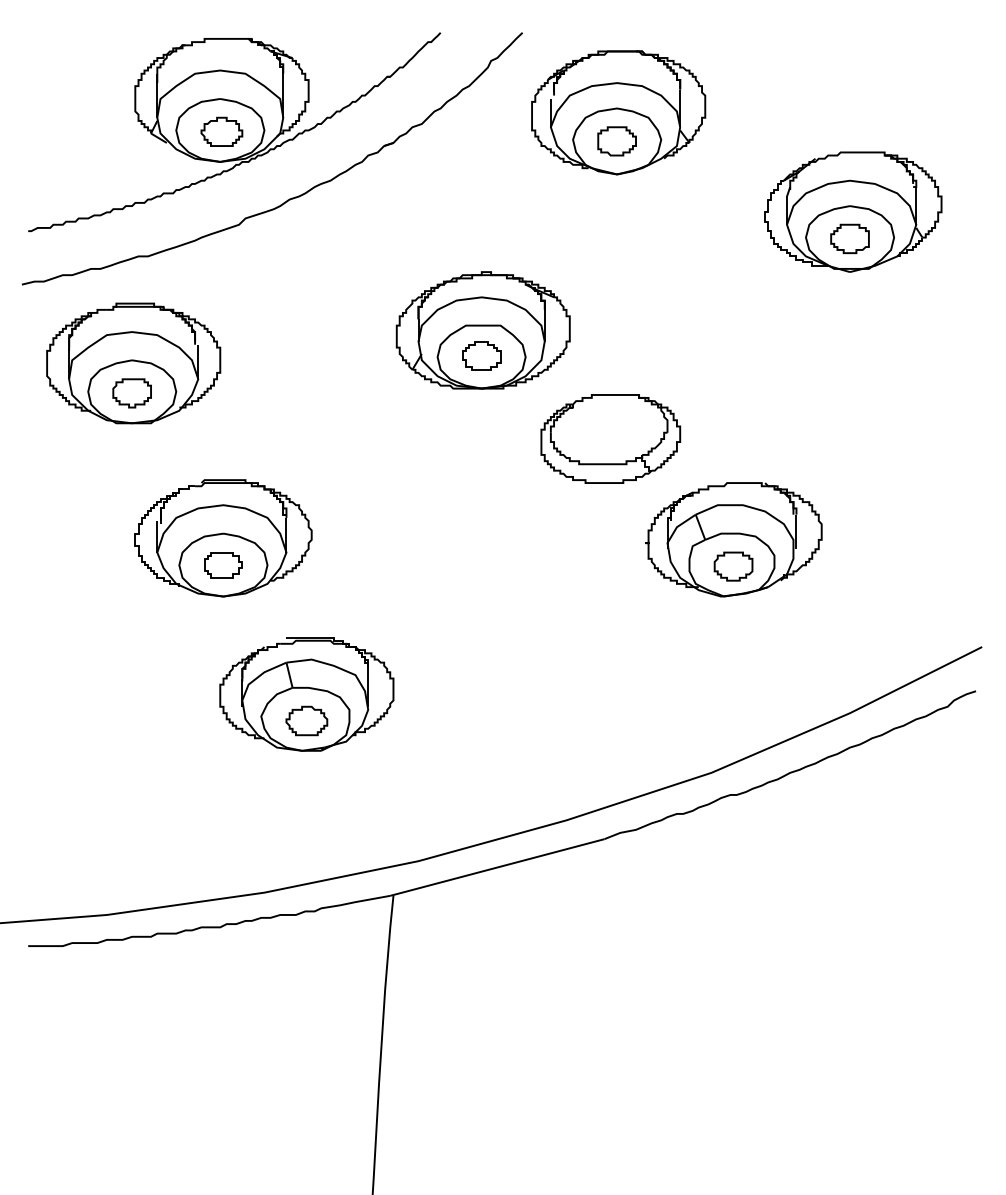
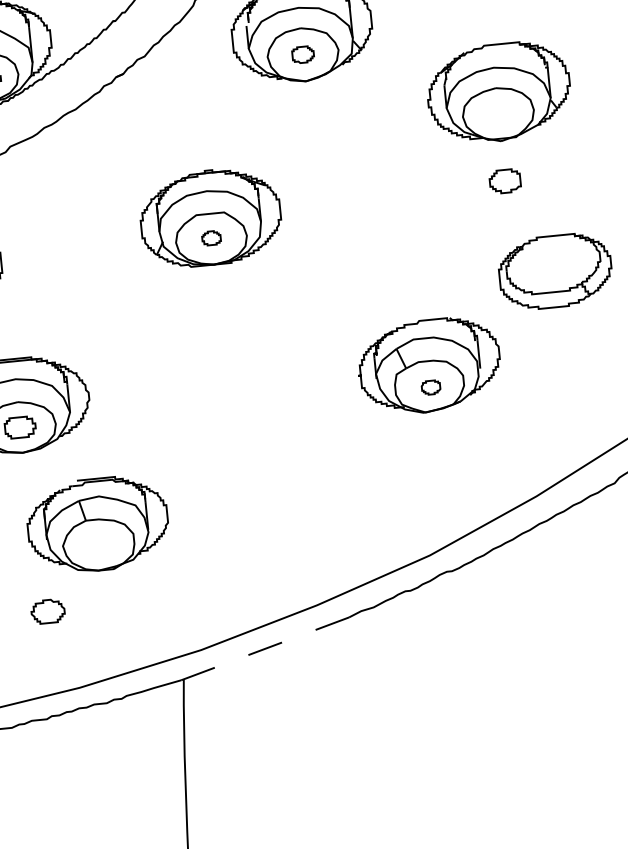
part: (616, 141) -> (302, 54), size x0.7
part: (849, 238) -> (504, 181), moved
part: (481, 355) -> (211, 238), size x0.6
part: (610, 438) -> (555, 271), moved
part: (733, 566) -> (431, 387), size x0.6
part: (306, 720) -> (47, 611), moved
line: (497, 867) -> (265, 648), solid -> dashed

